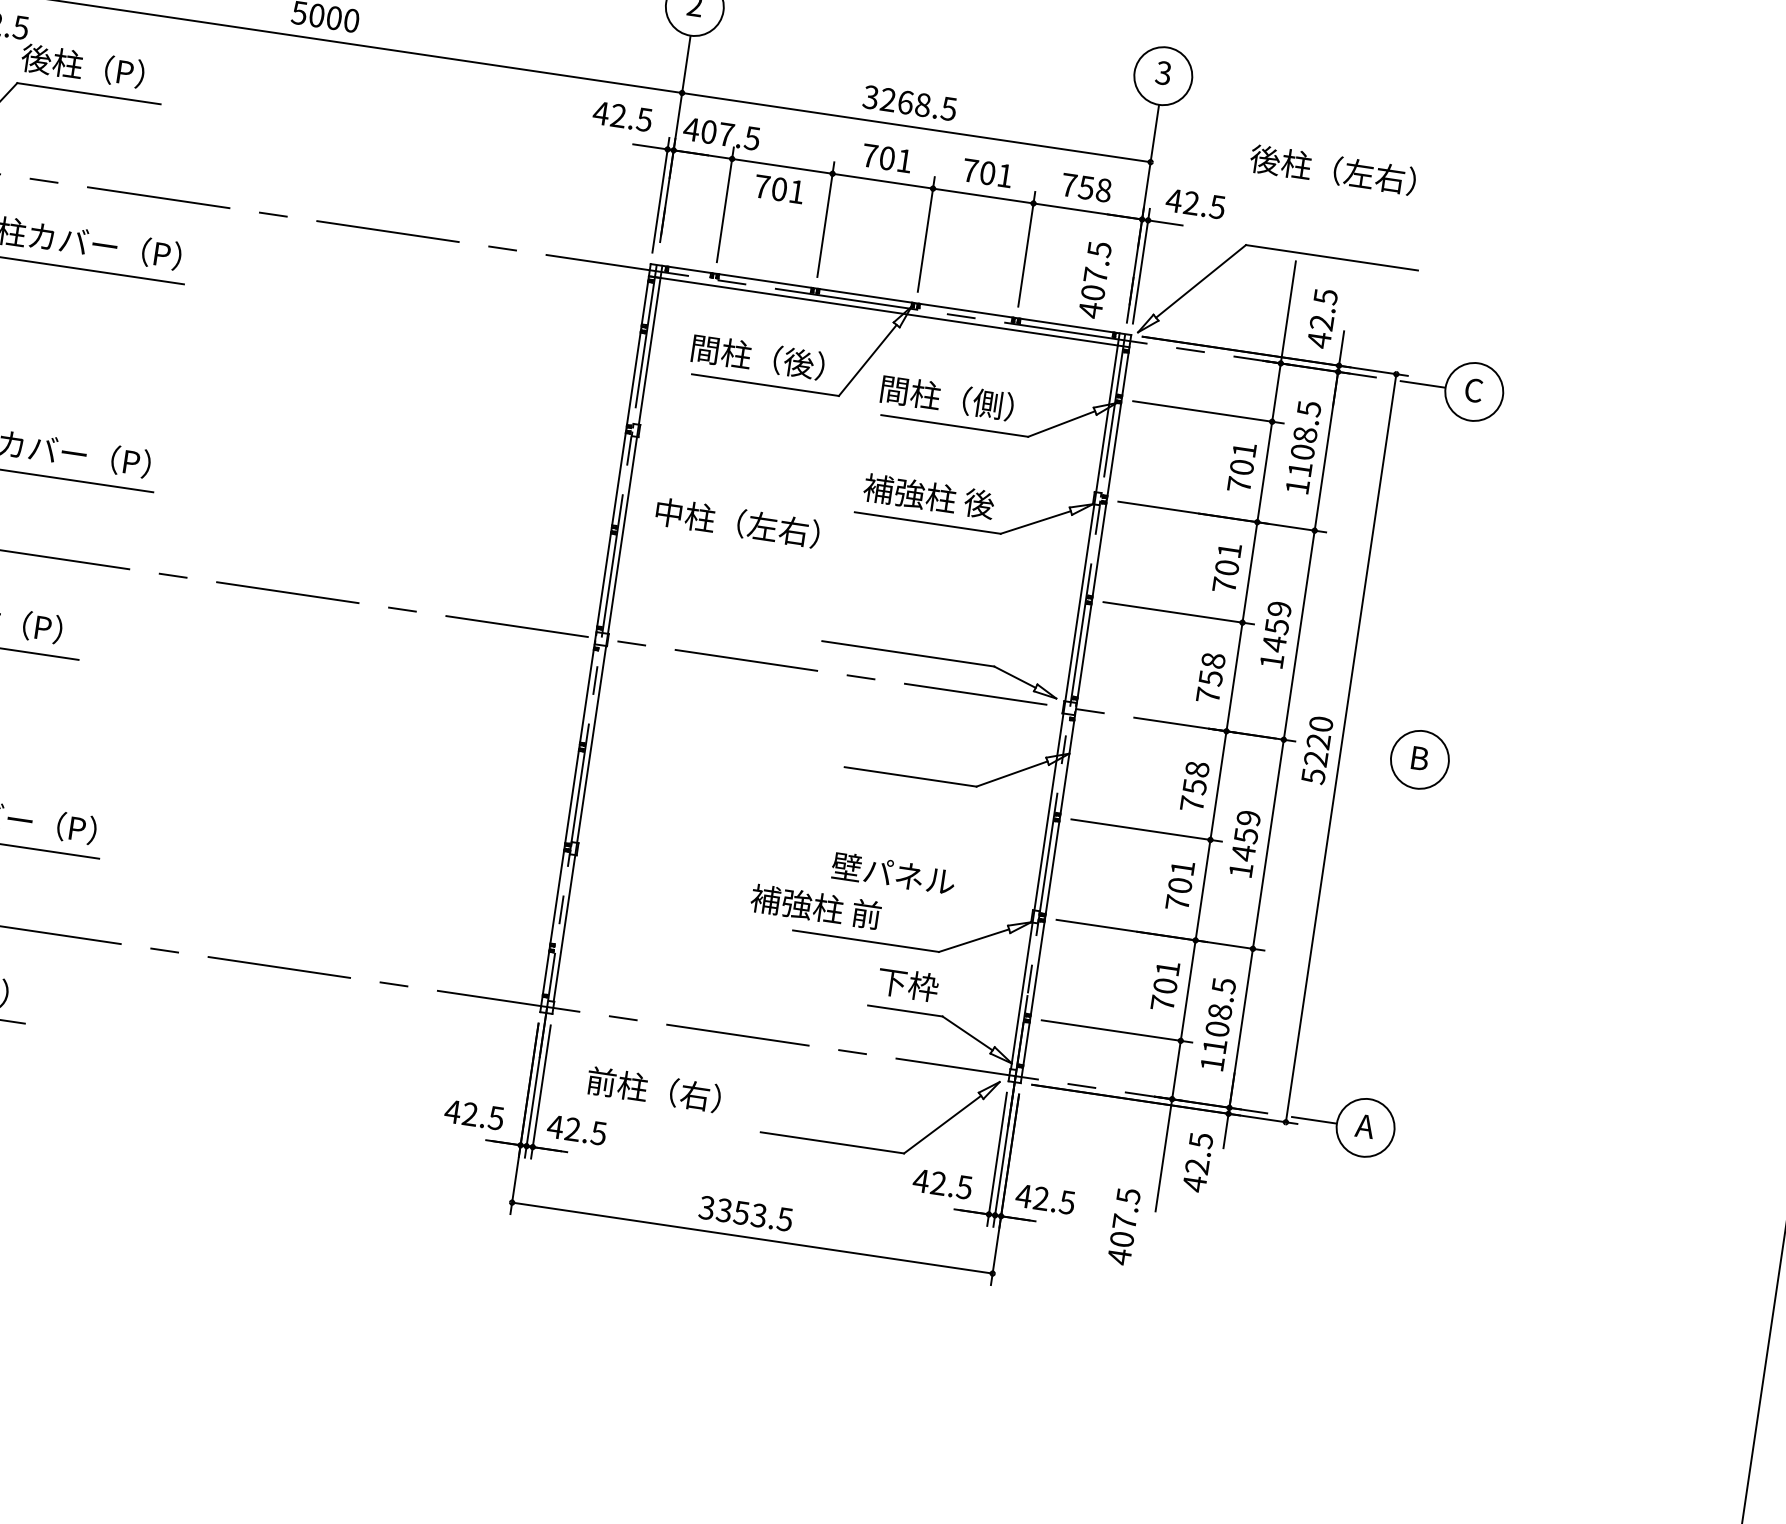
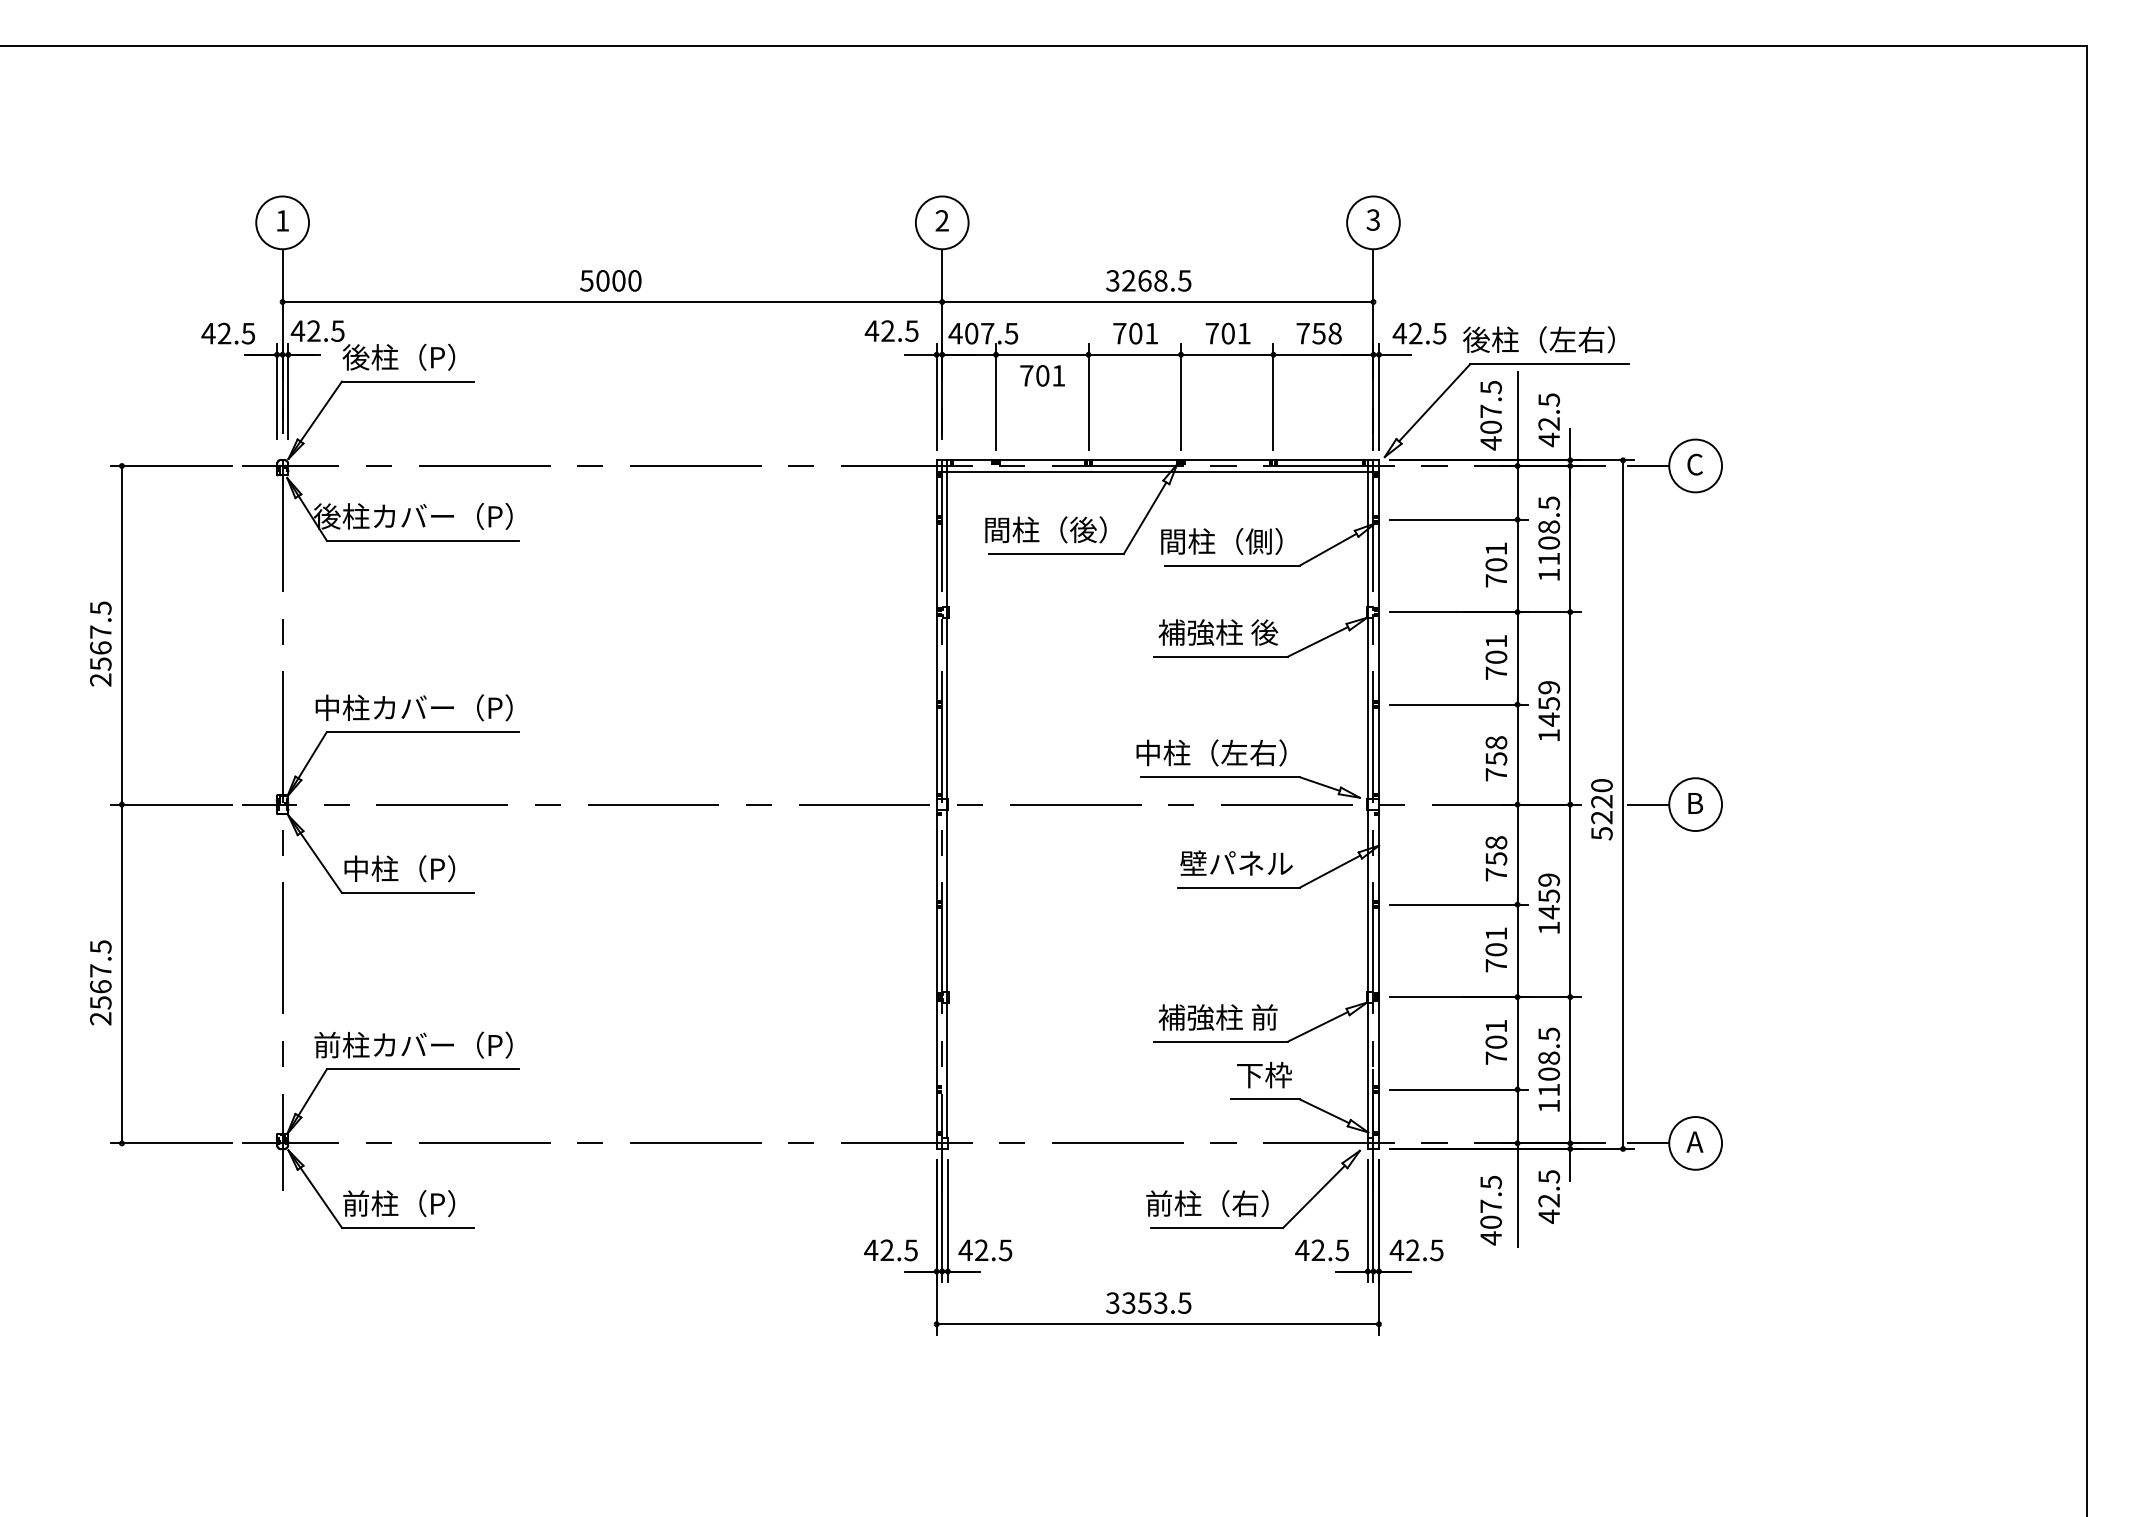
text: (1332, 169) -> (1538, 339), moved
text: (1094, 279) -> (1490, 415), moved
text: (737, 522) -> (1211, 752), moved
line: (1368, 752) -> (1648, 804), added
text: (893, 872) -> (1236, 862), moved
text: (815, 906) -> (1217, 1017), moved
text: (654, 1089) -> (1207, 1203), moved
text: (1123, 1226) -> (1490, 1210), moved

